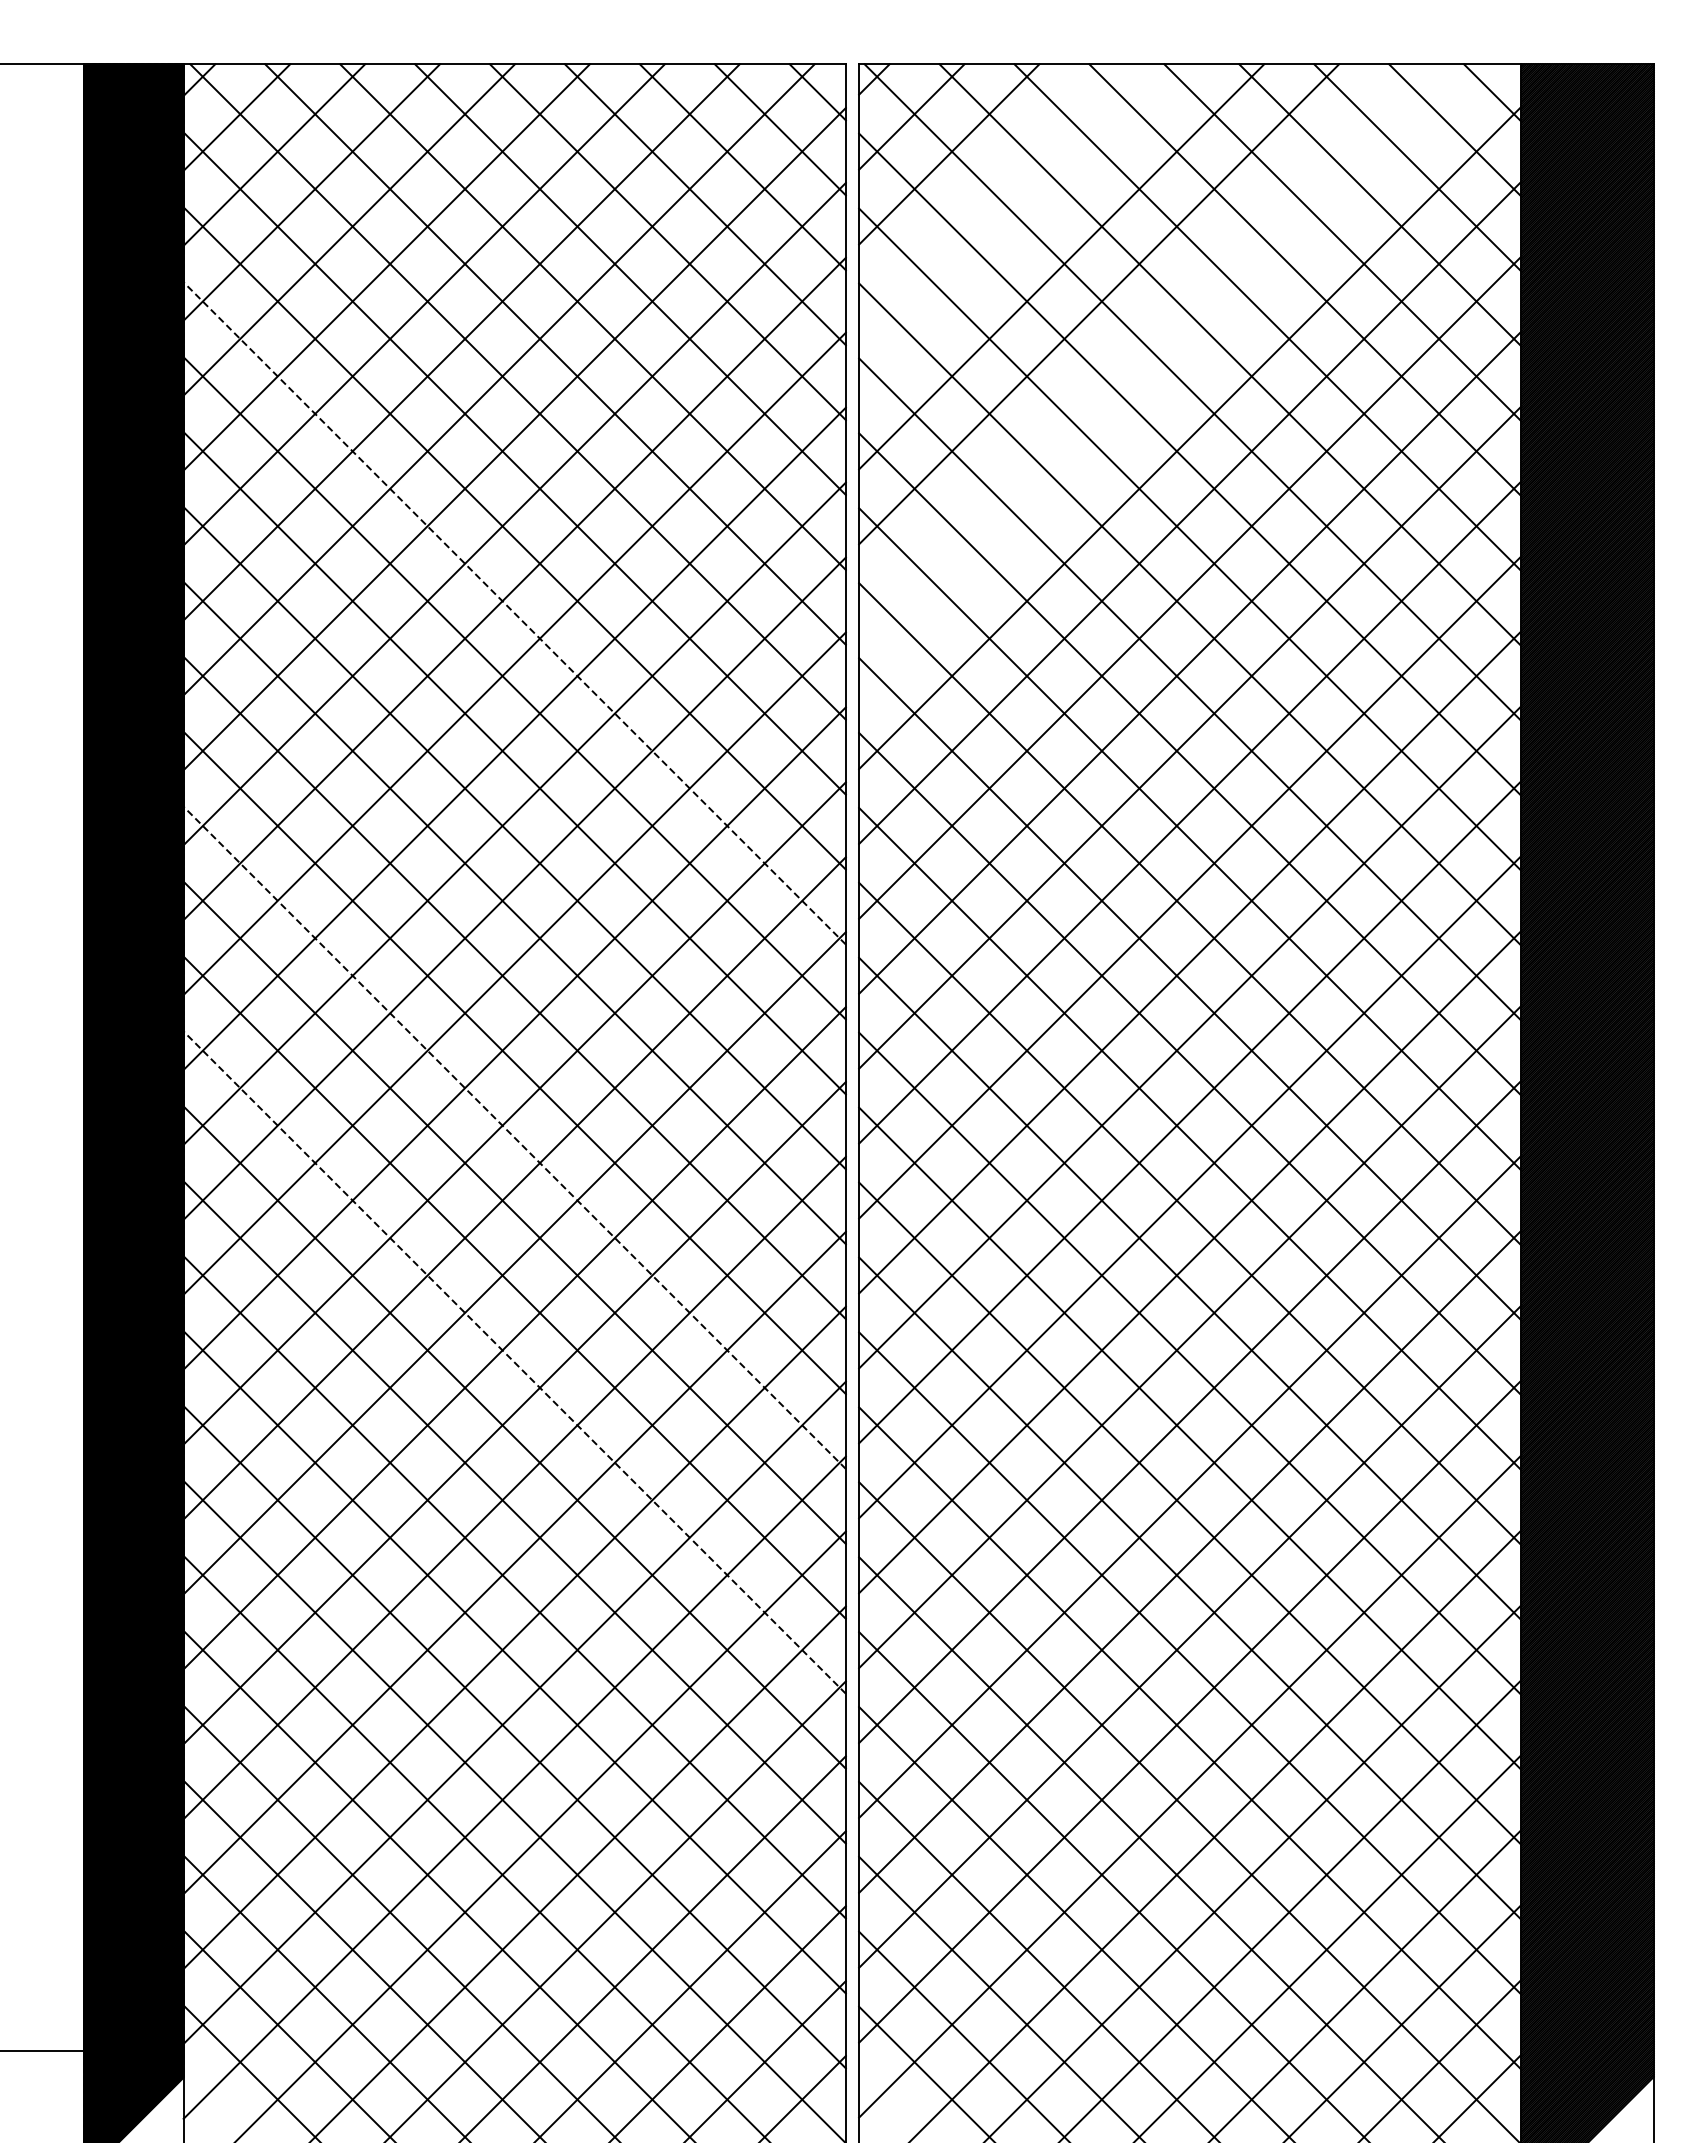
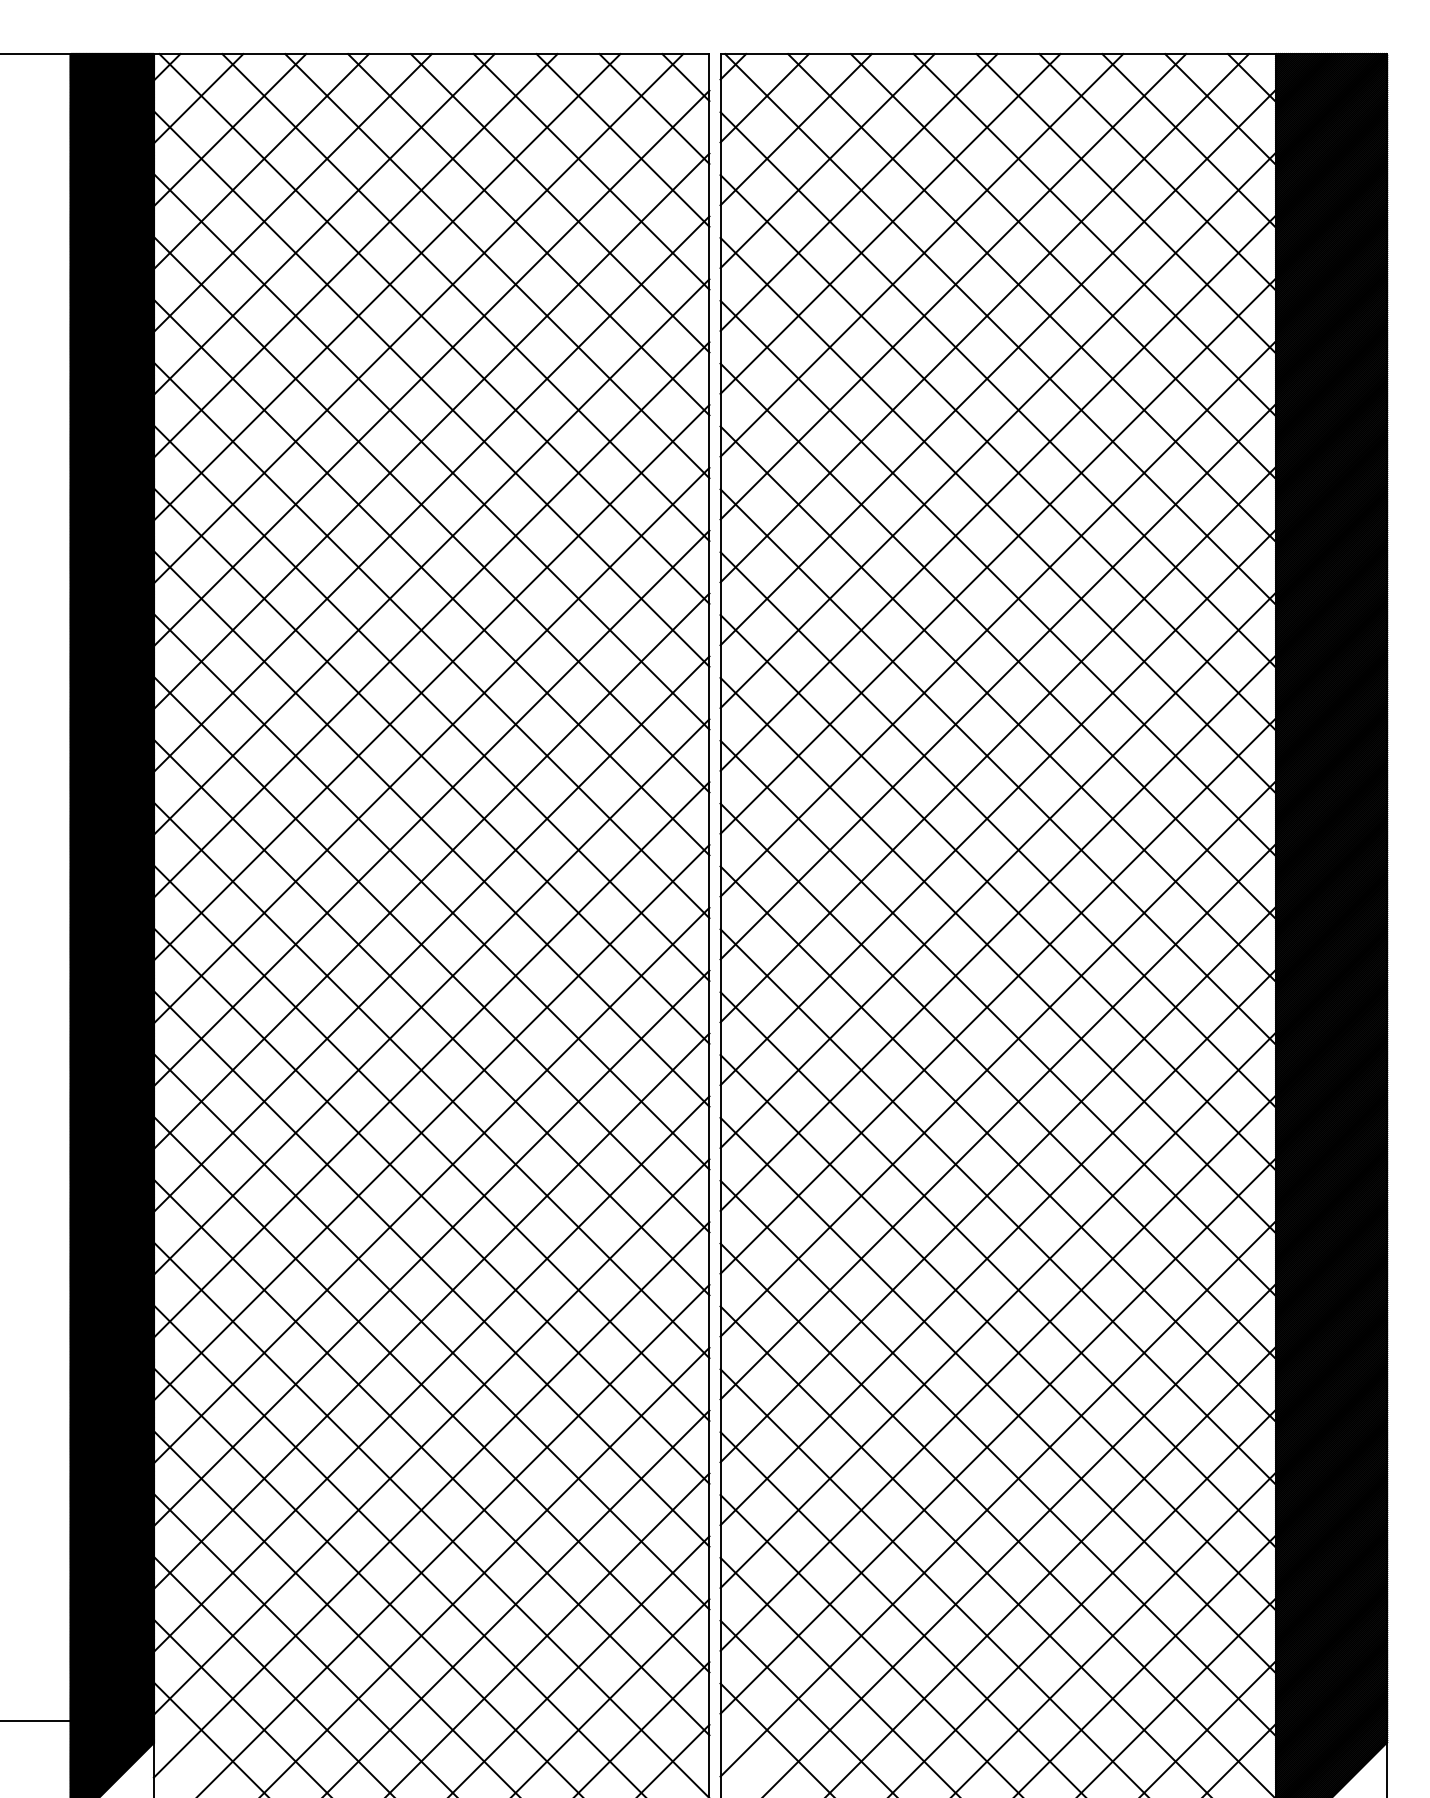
line: (986, 191) -> (827, 160), added
line: (1024, 229) -> (859, 192), added
line: (1136, 341) -> (953, 286), added
line: (1174, 379) -> (985, 318), added
line: (514, 613) -> (431, 514), dashed -> solid
line: (514, 1137) -> (431, 954), dashed -> solid
line: (514, 1362) -> (431, 1143), dashed -> solid

